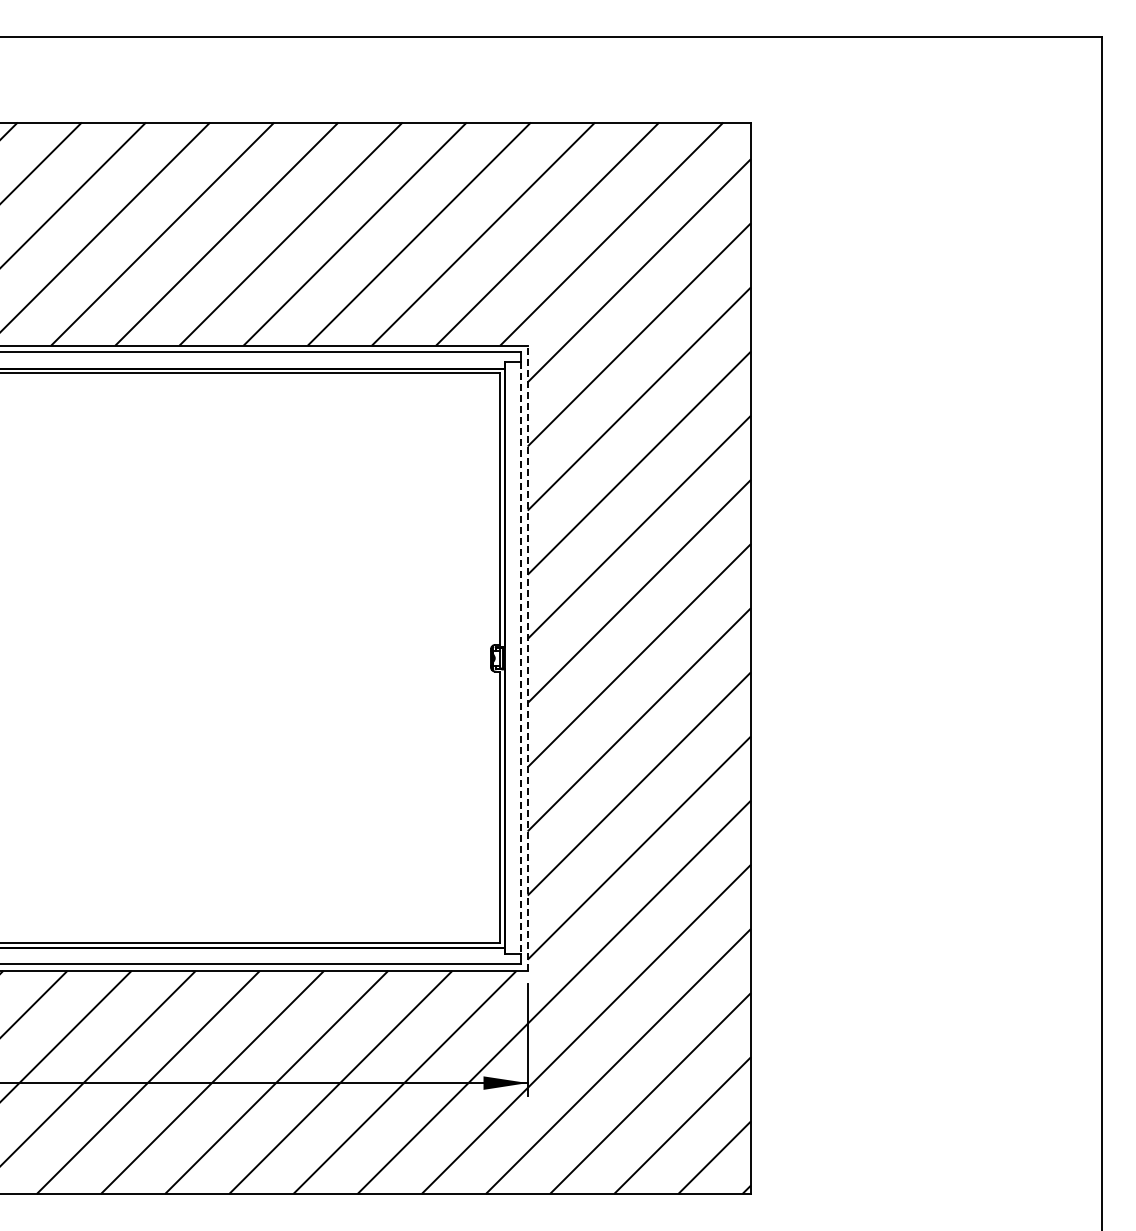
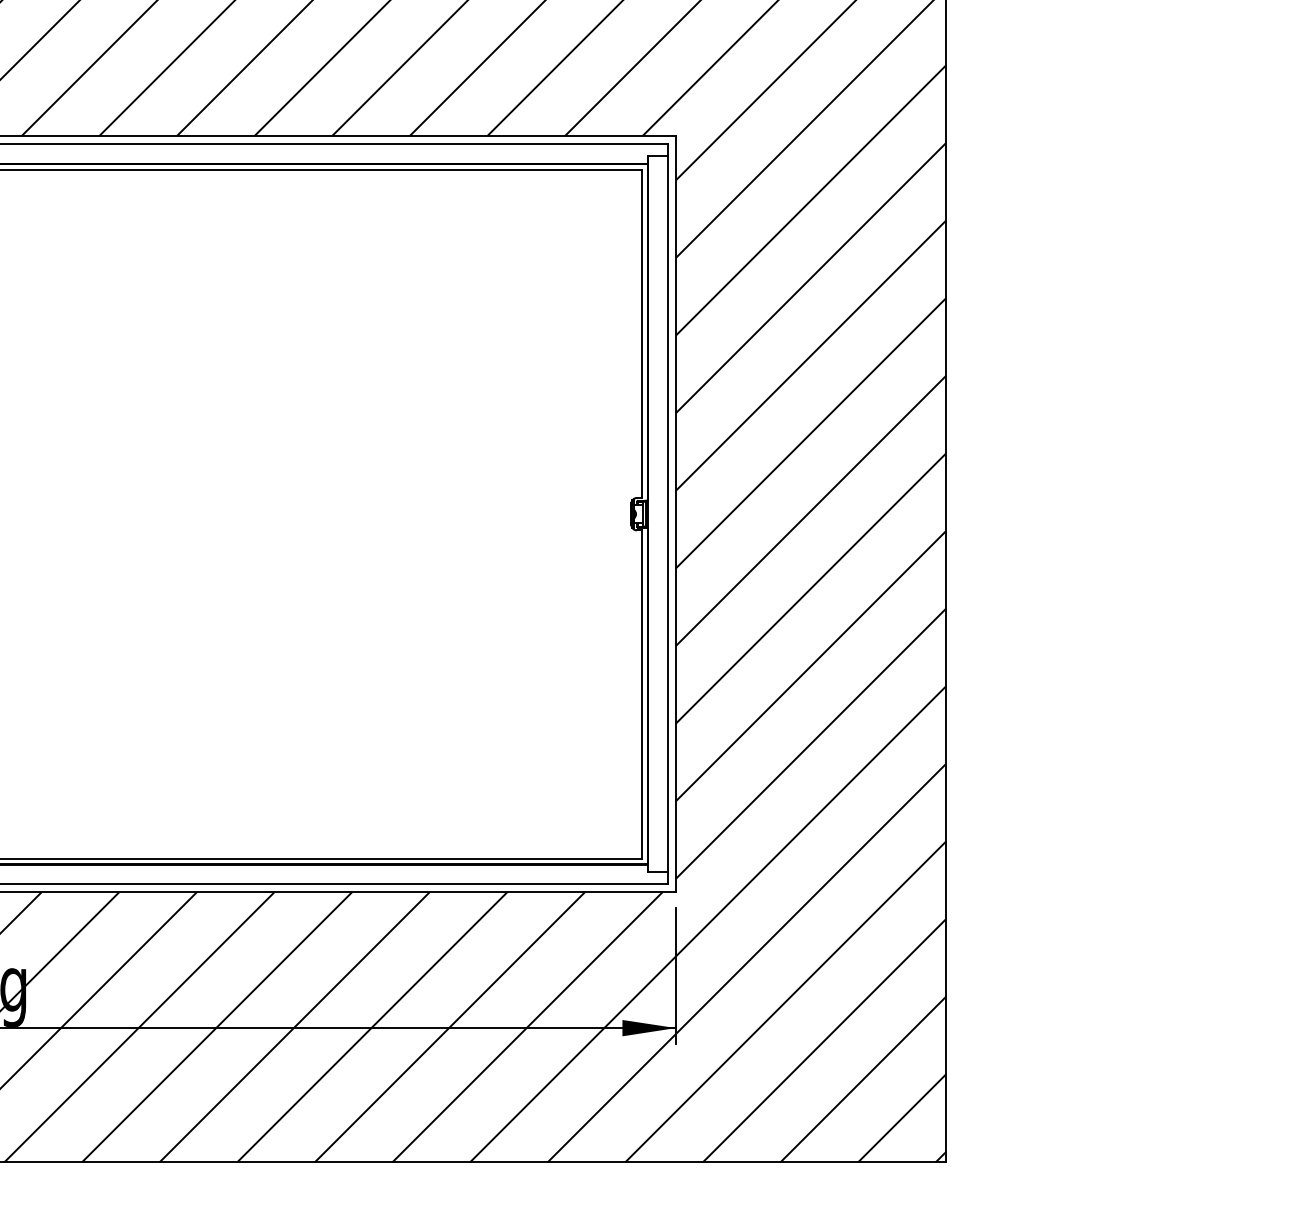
line: (521, 658) -> (668, 514), dashed -> solid
line: (527, 658) -> (675, 514), dashed -> solid

